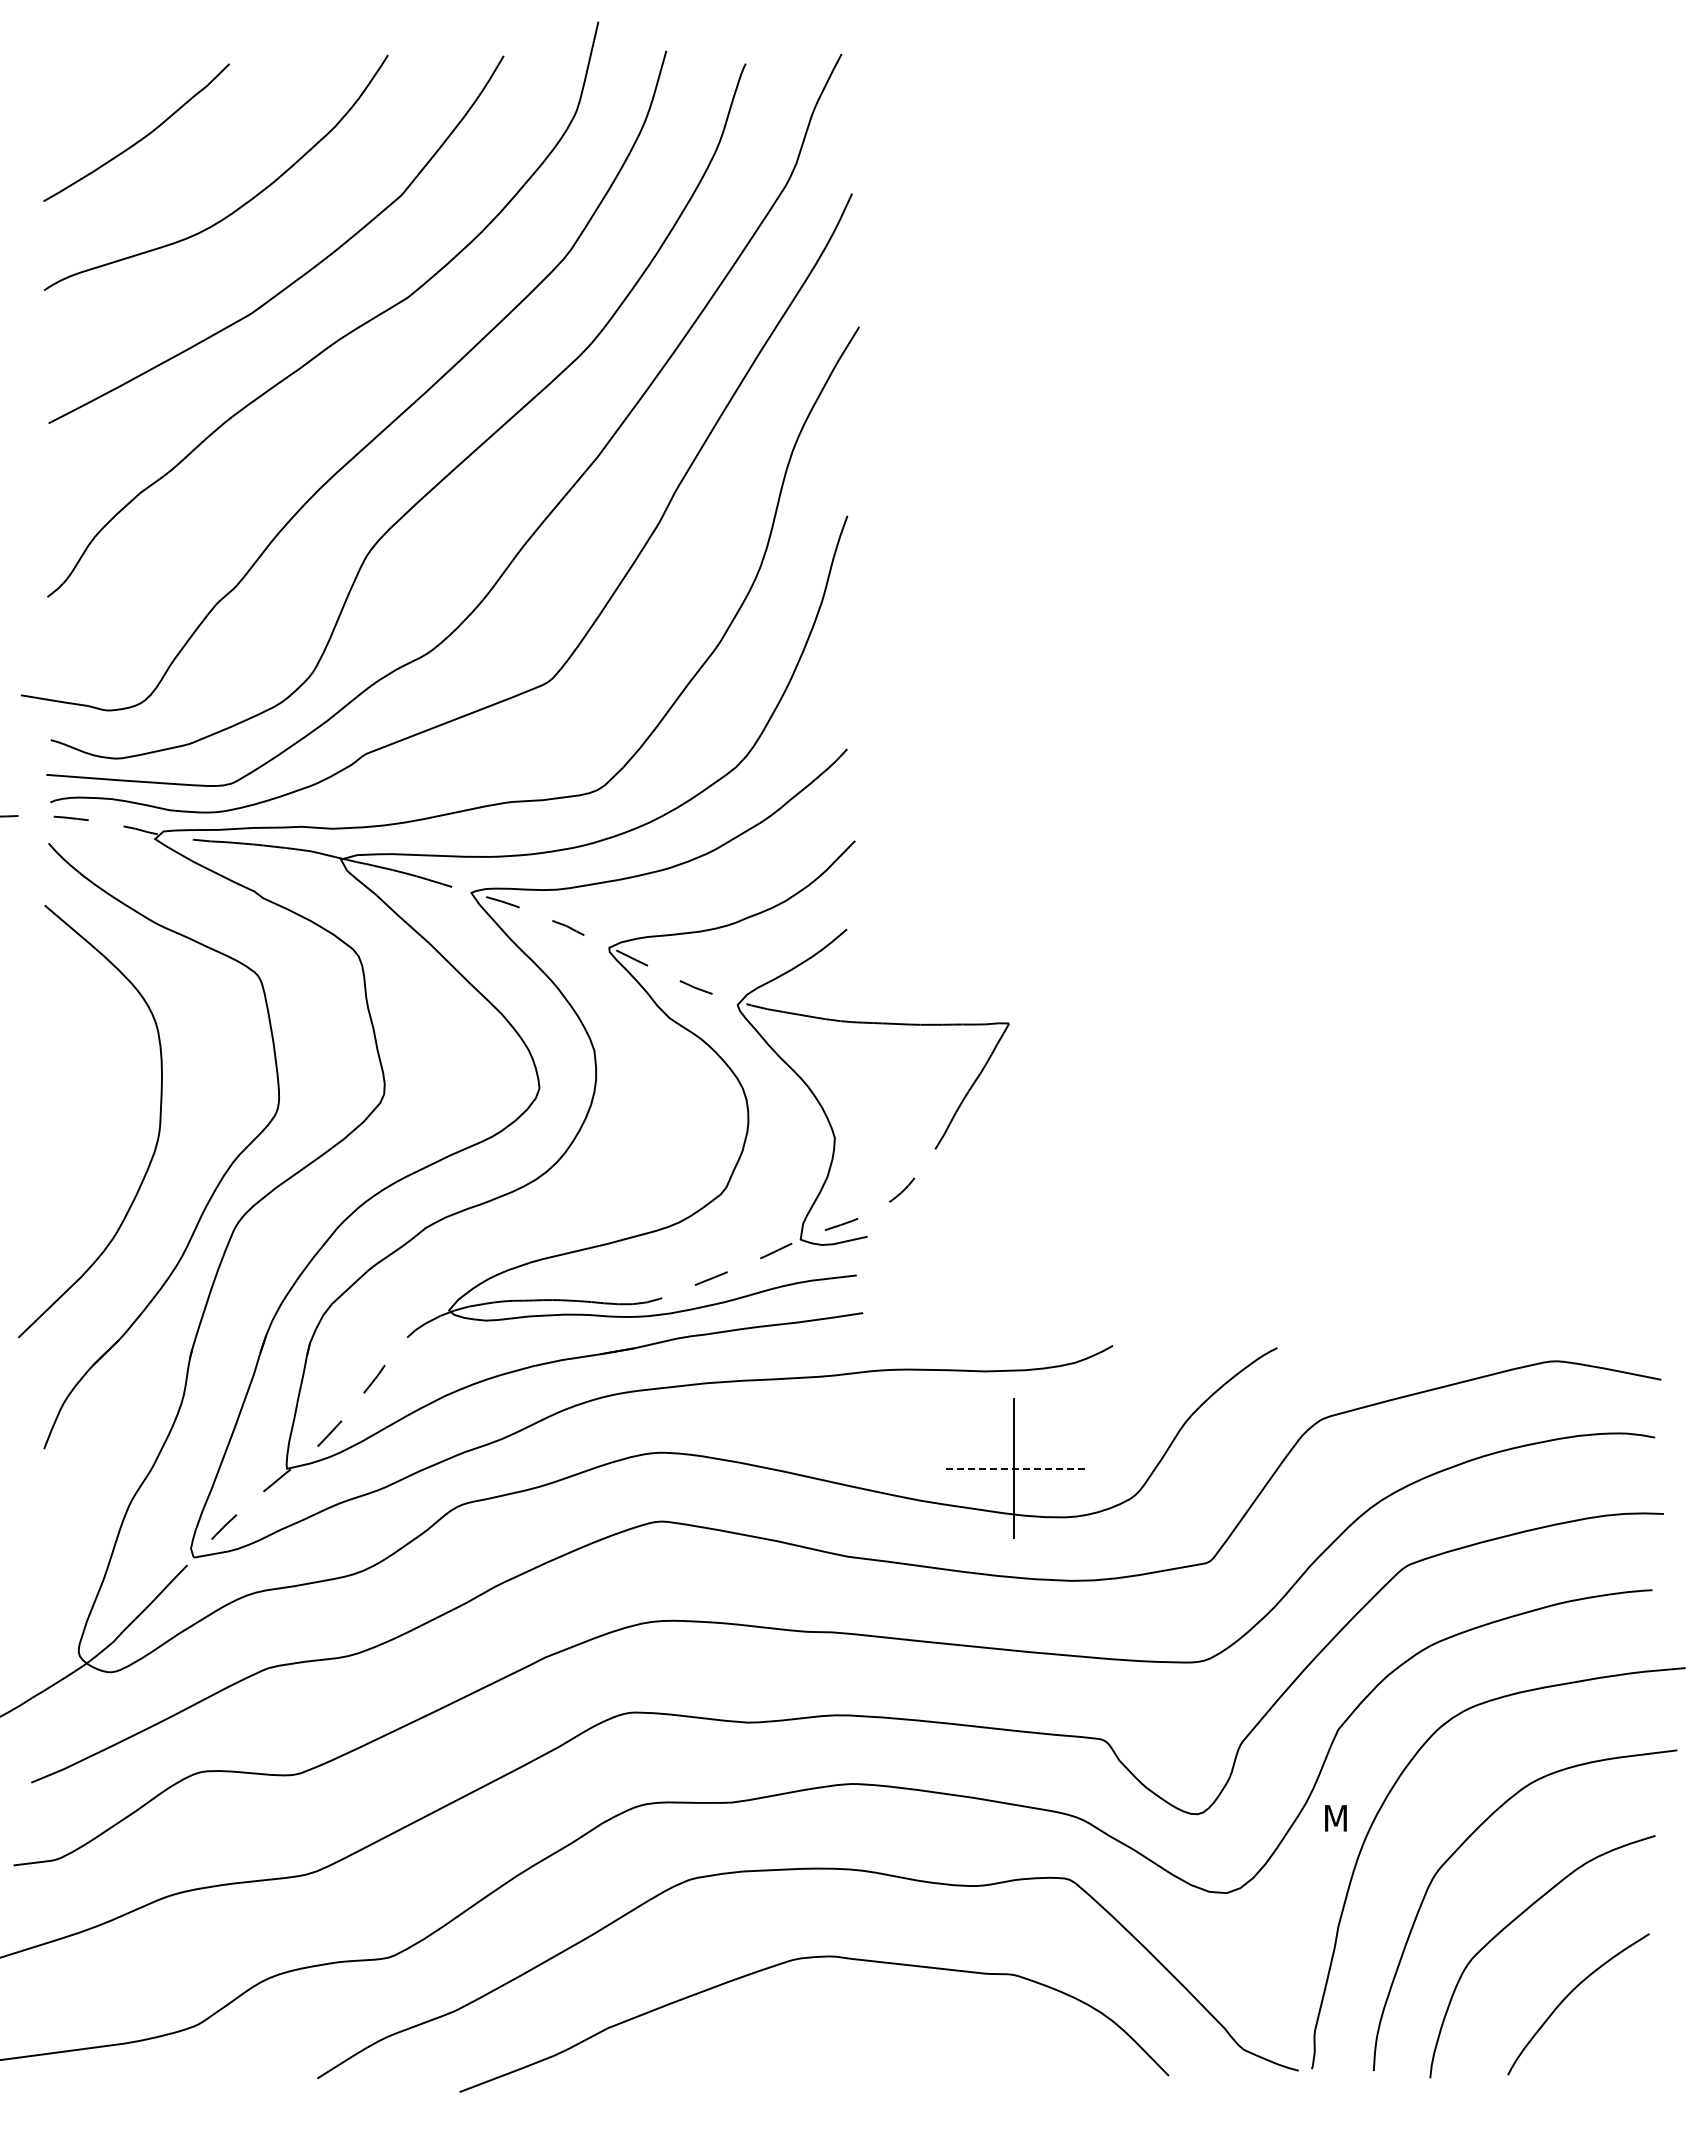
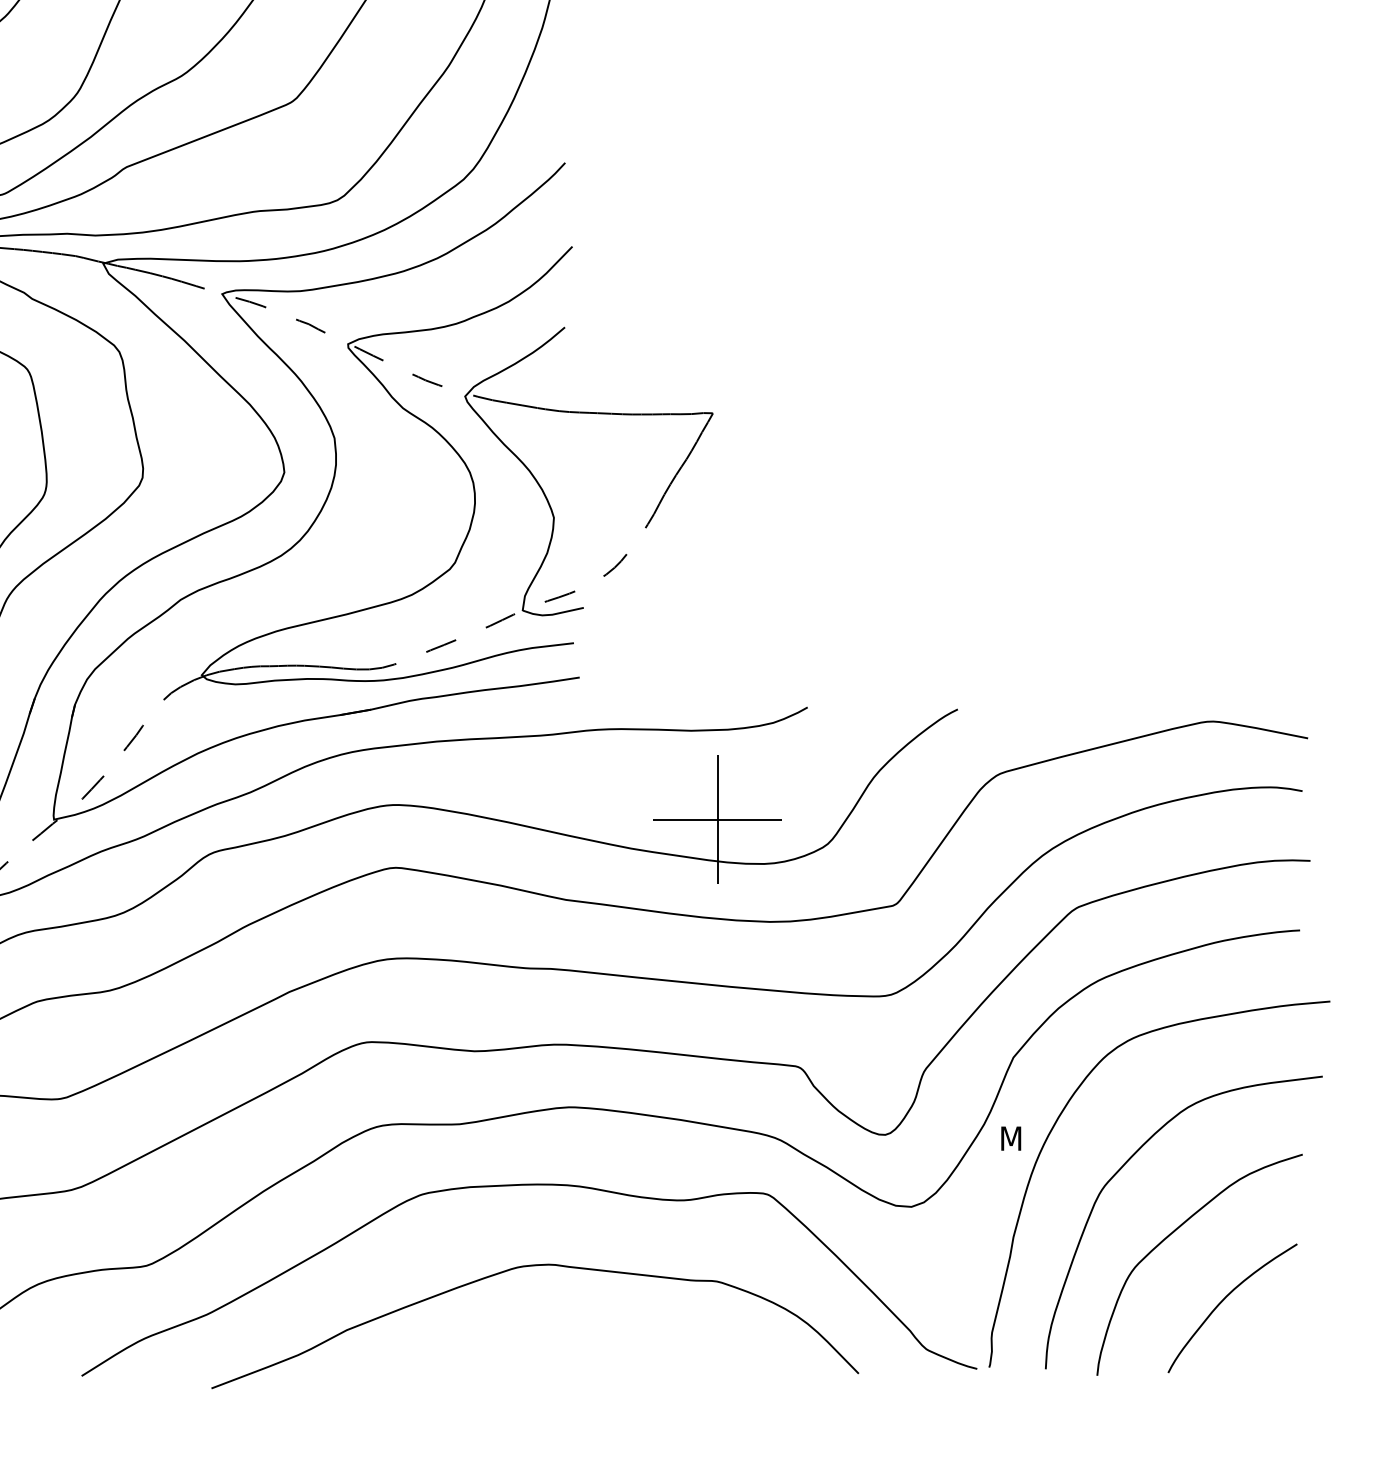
line: (1014, 1468) -> (717, 819), dashed -> solid

